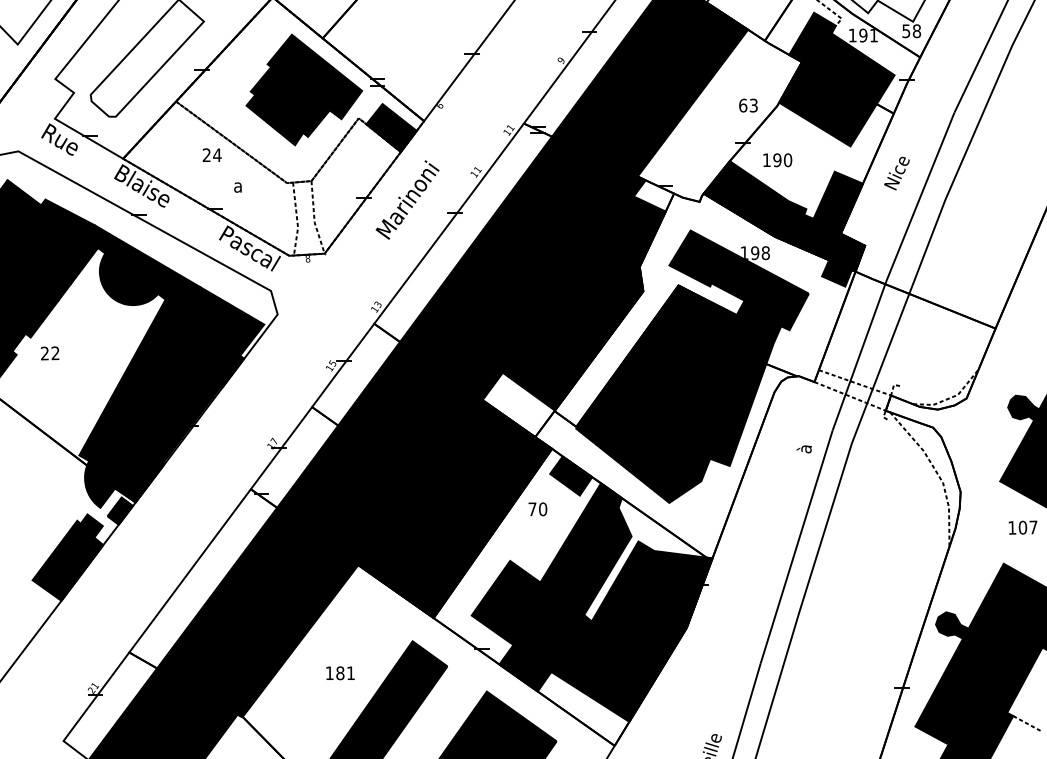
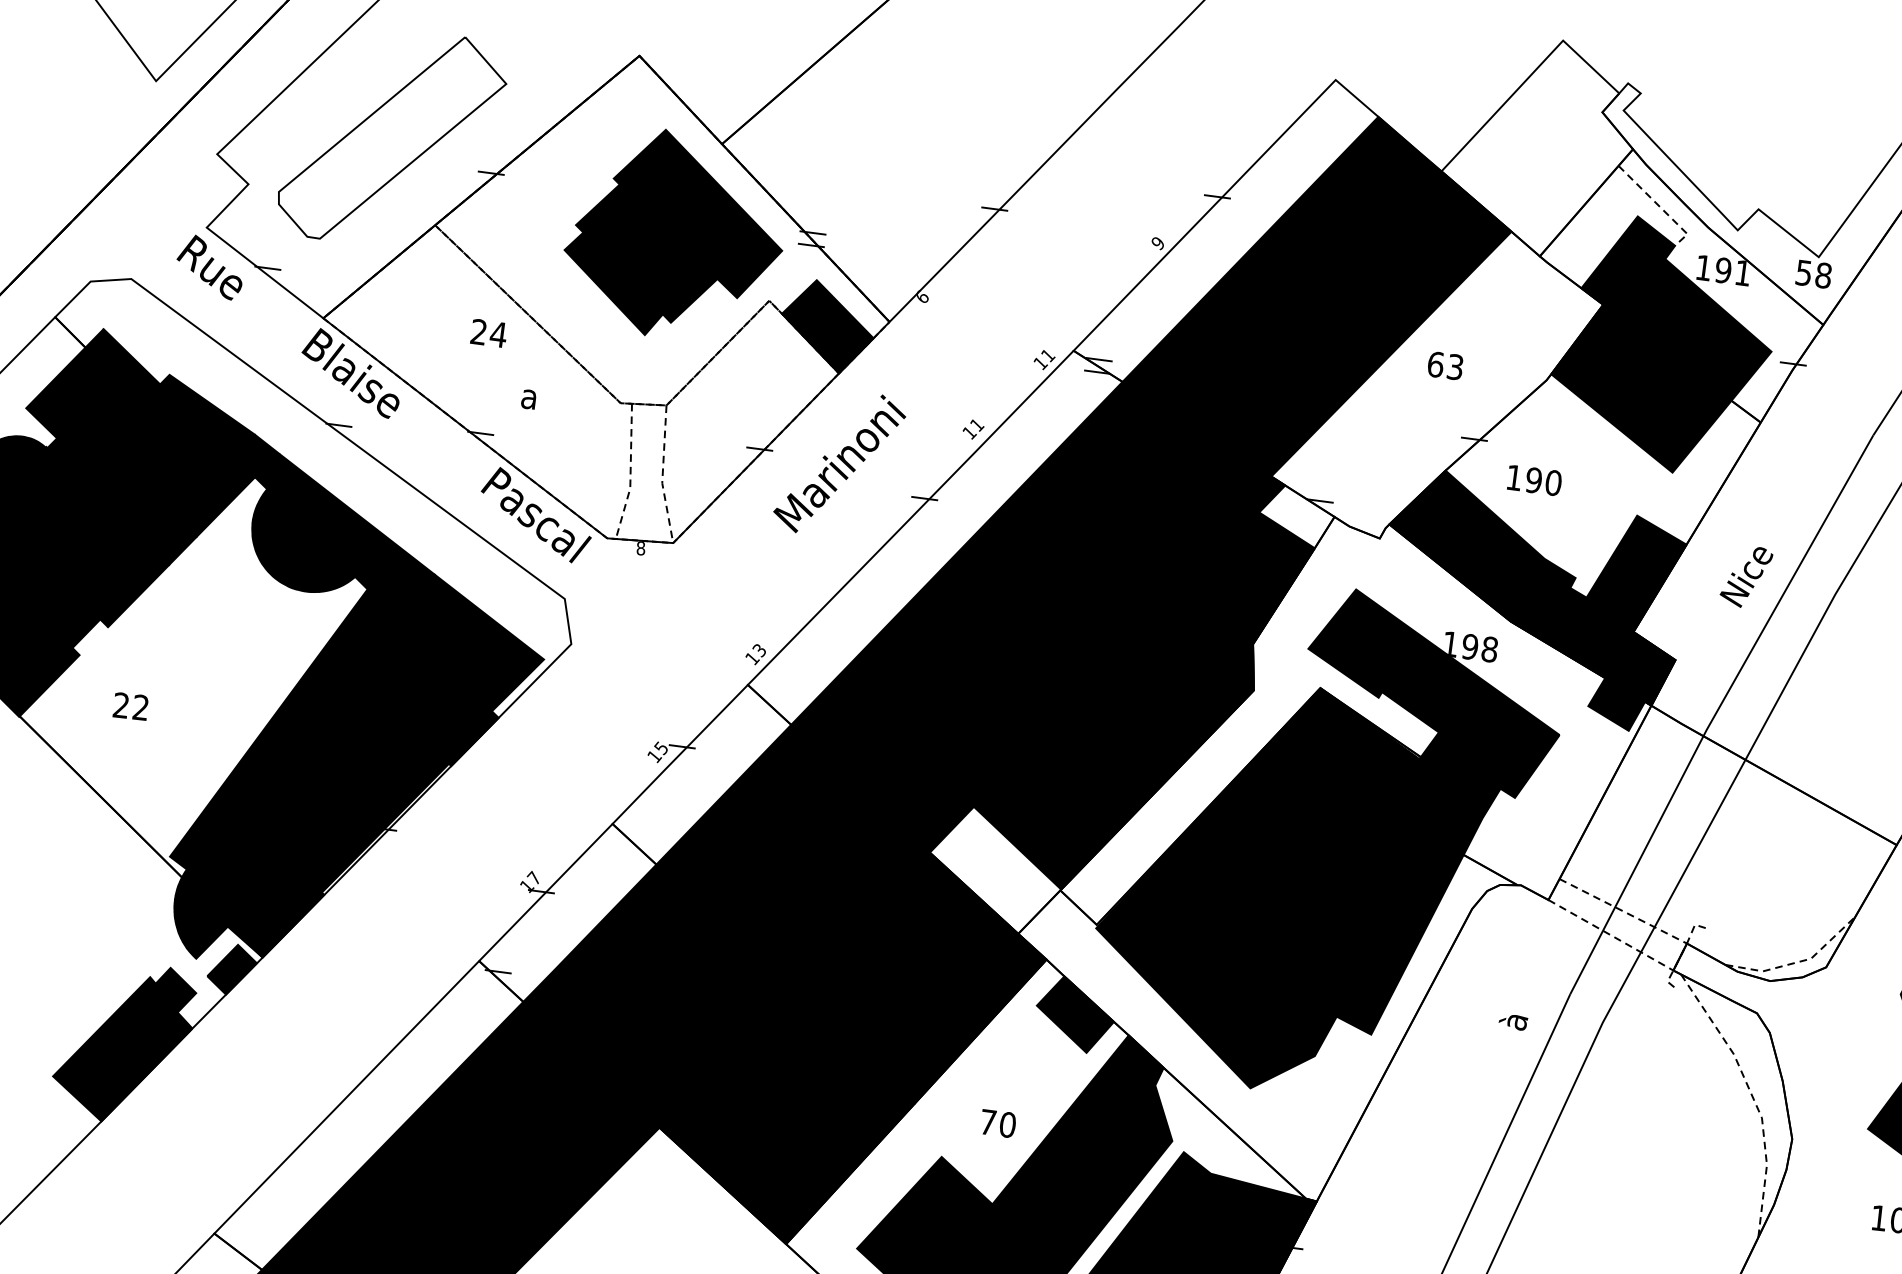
text: (748, 105) -> (1445, 365), moved
text: (896, 173) -> (1745, 576), moved
text: (50, 353) -> (131, 706), moved
text: (537, 509) -> (997, 1123), moved

